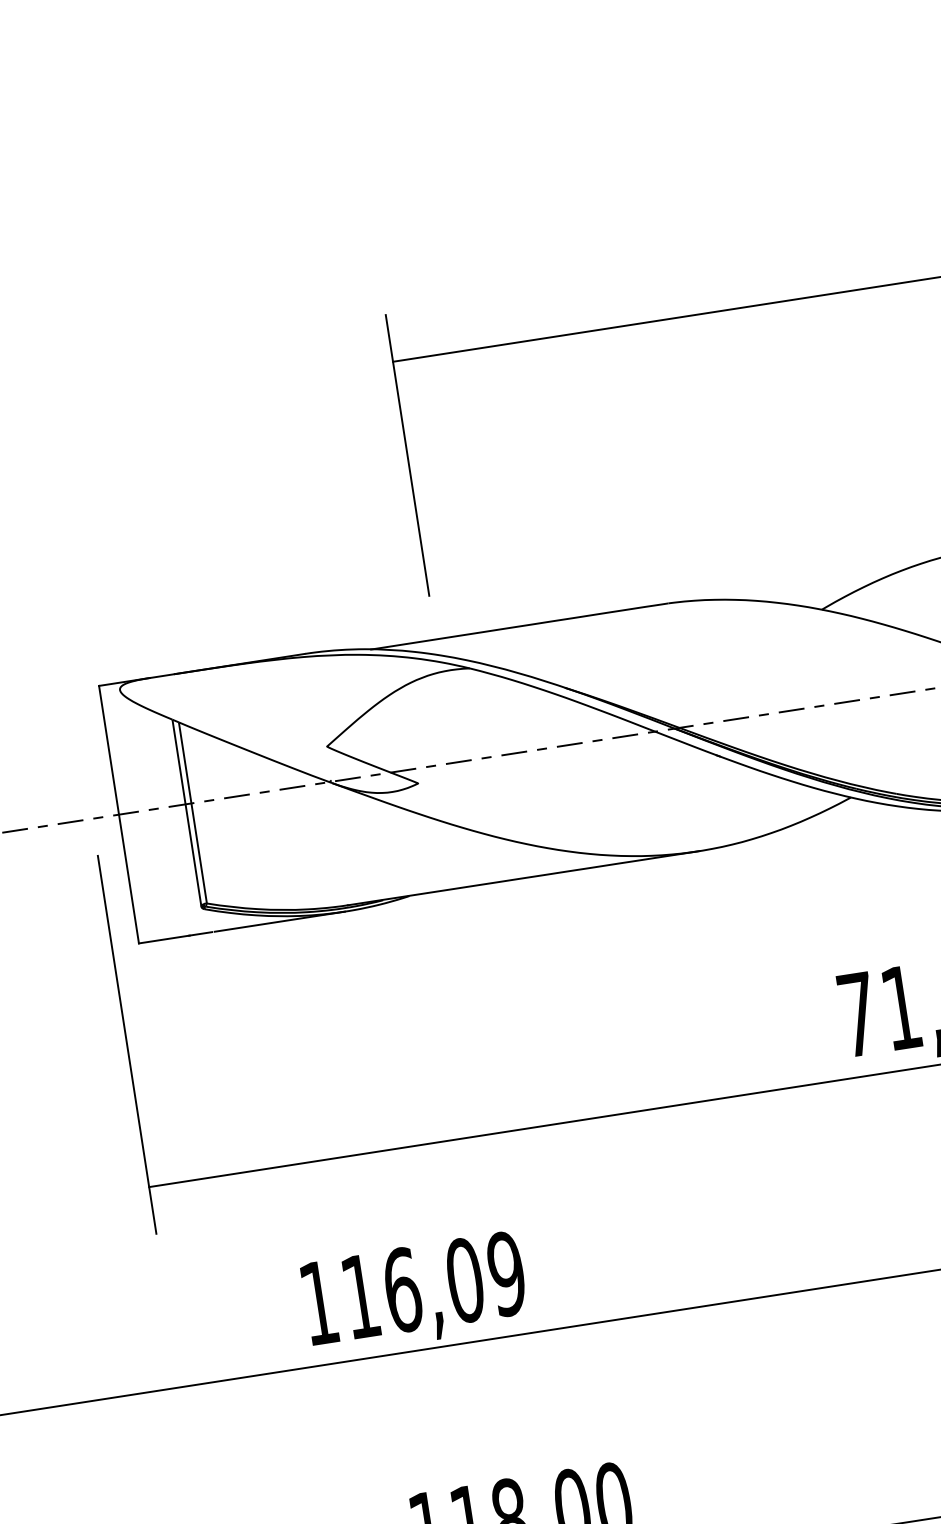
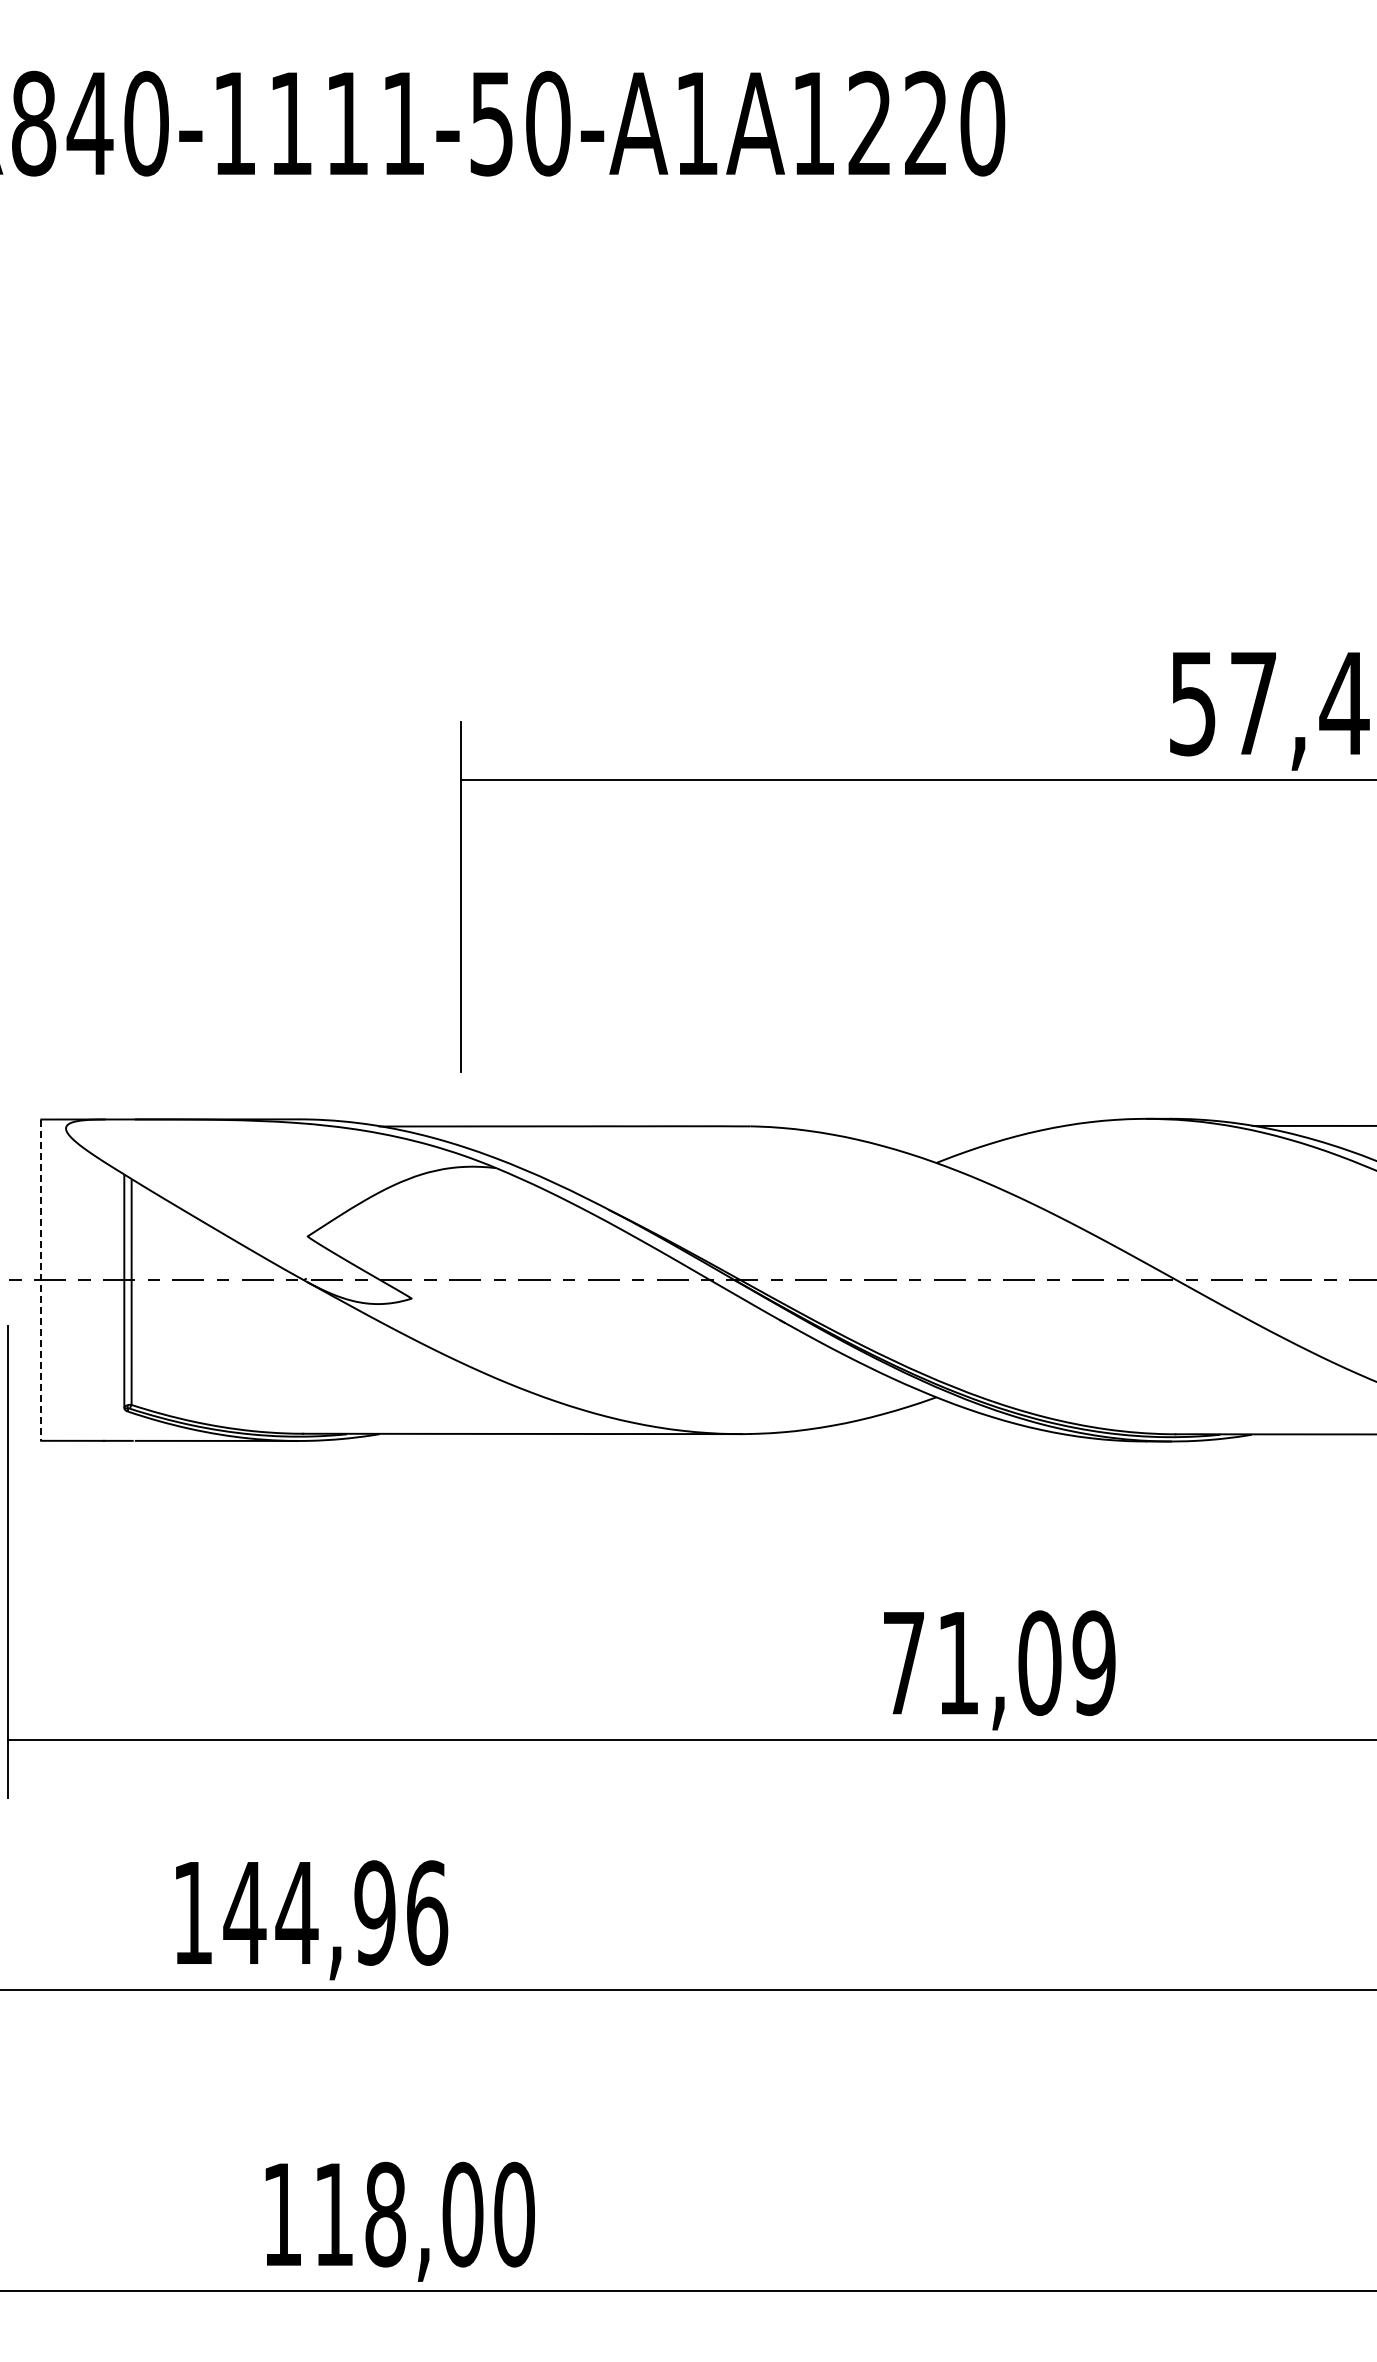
line: (119, 814) -> (41, 1280), solid -> dashed
text: (433, 1284) -> (335, 1912), 116,09 -> 144,96

